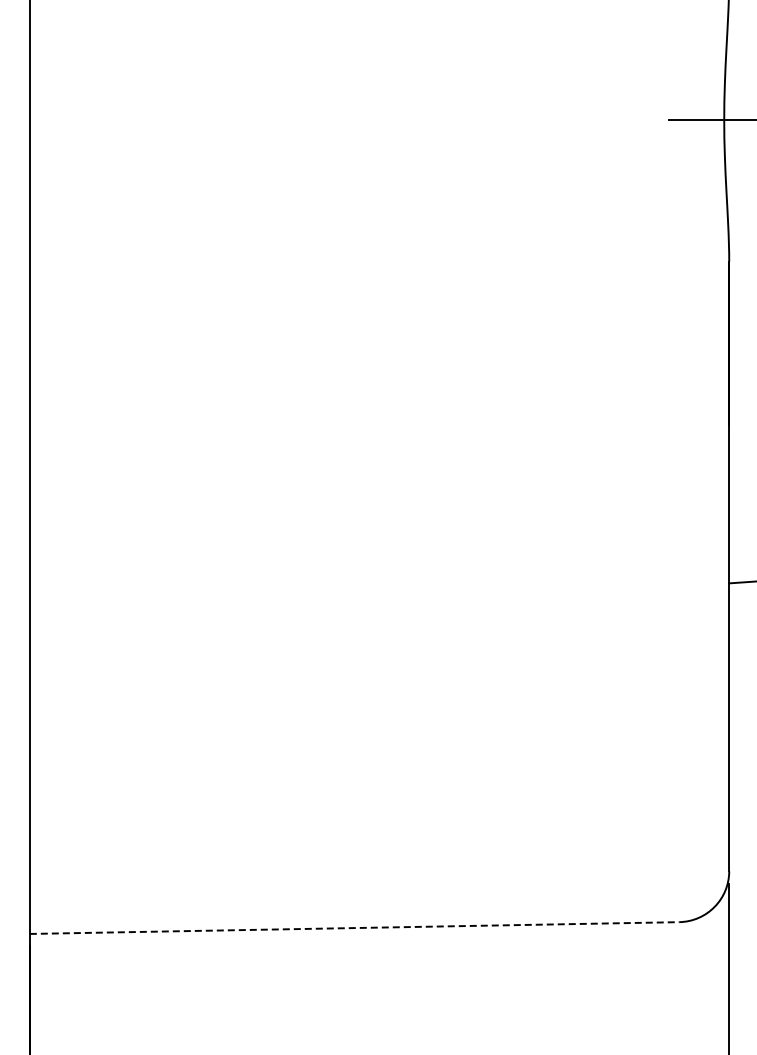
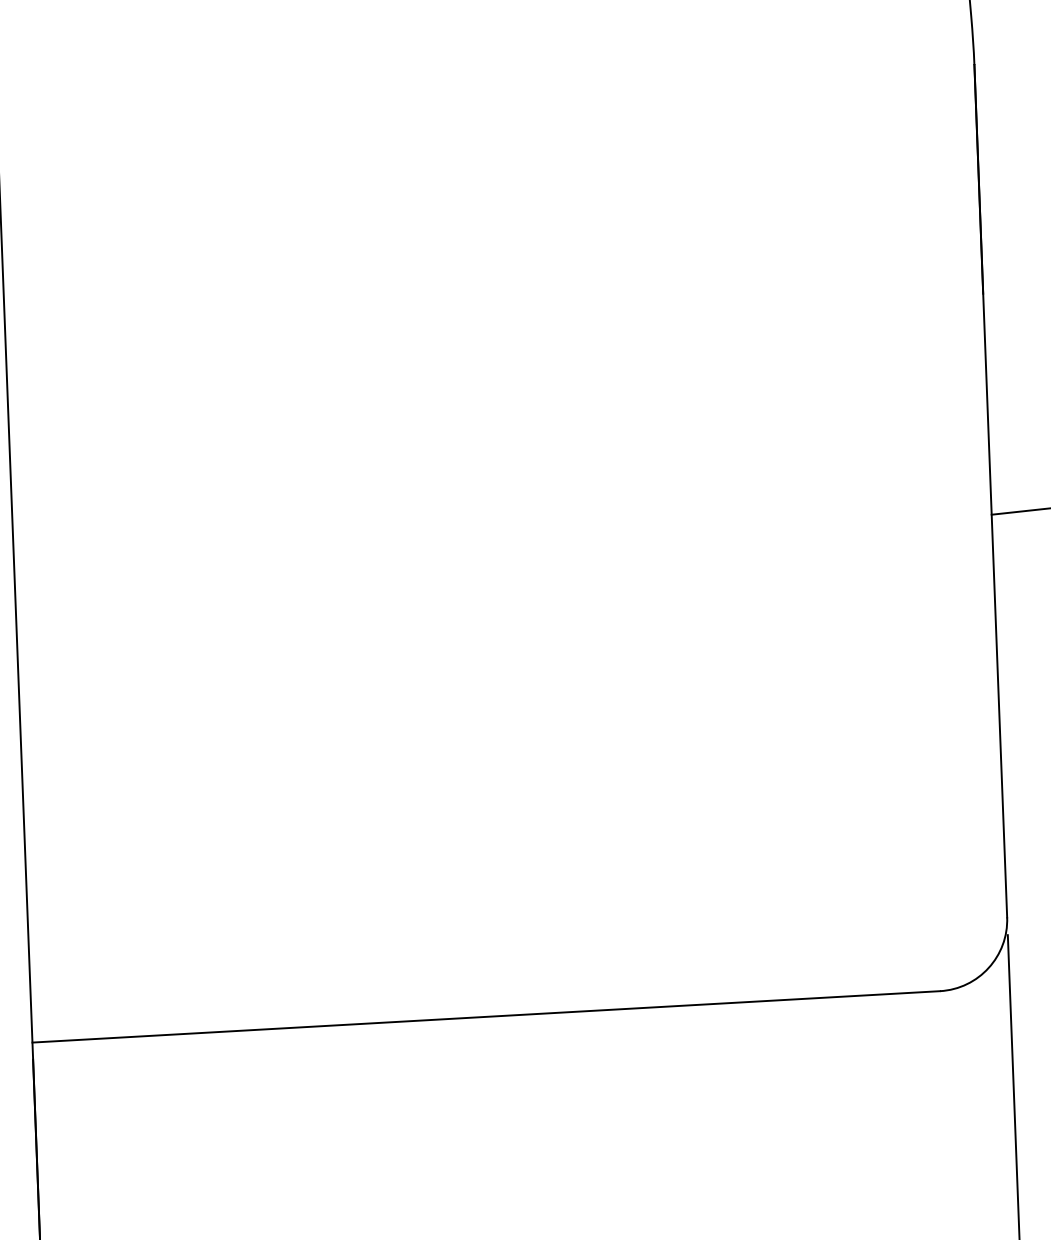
line: (354, 928) -> (486, 1017), dashed -> solid

